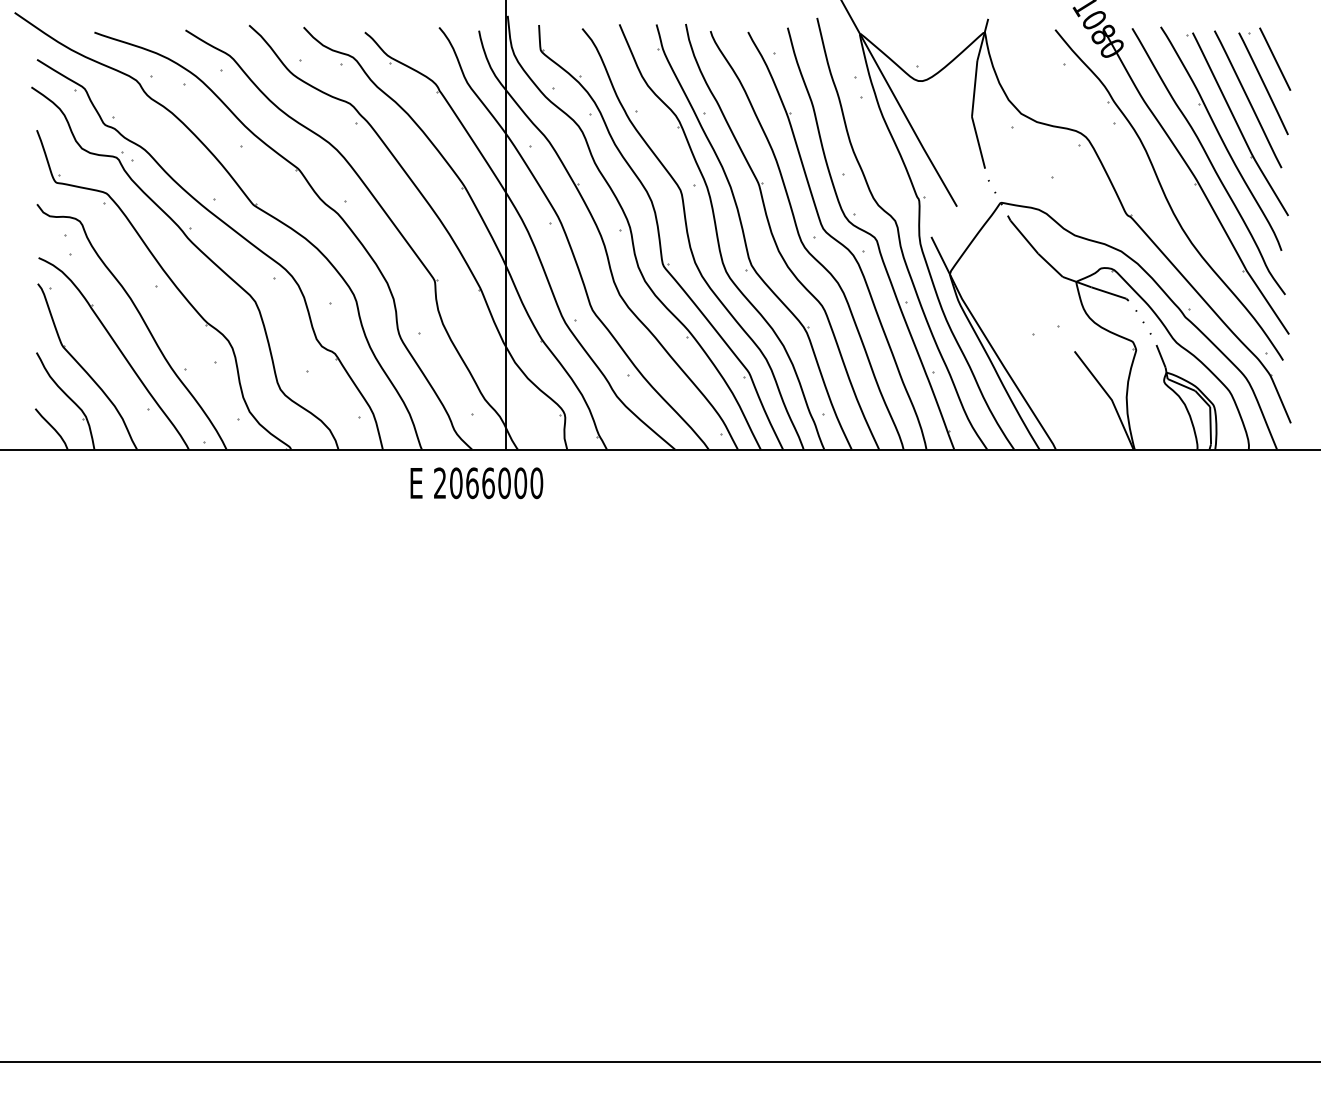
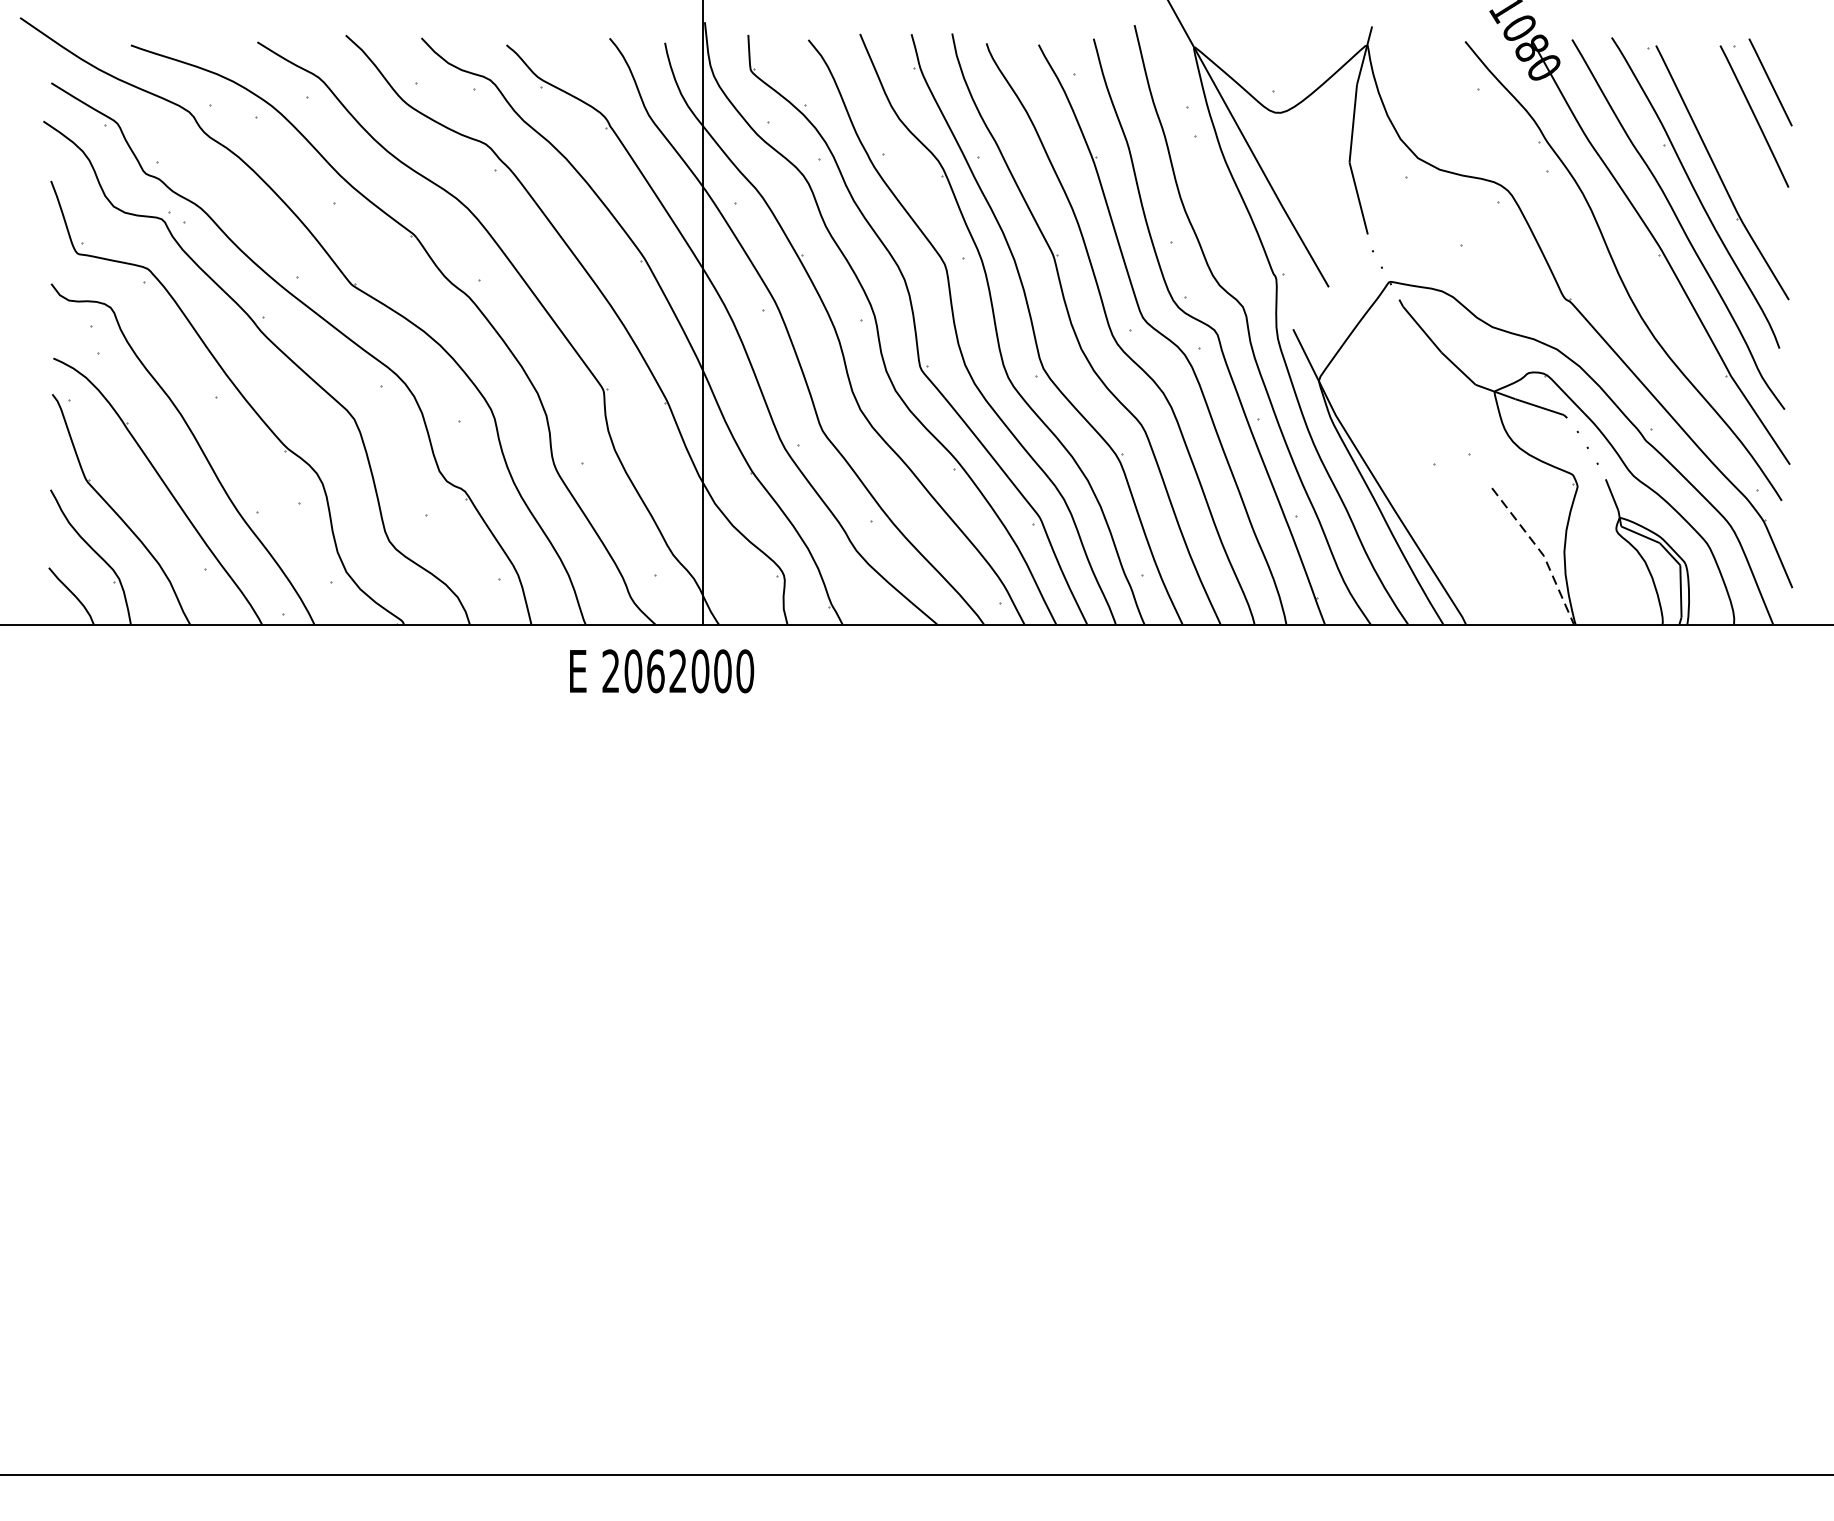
line: (1248, 99) -> (1733, 138), removed
line: (1110, 397) -> (1541, 552), solid -> dashed
text: (488, 483) -> (678, 671), 2066000 -> 2062000

